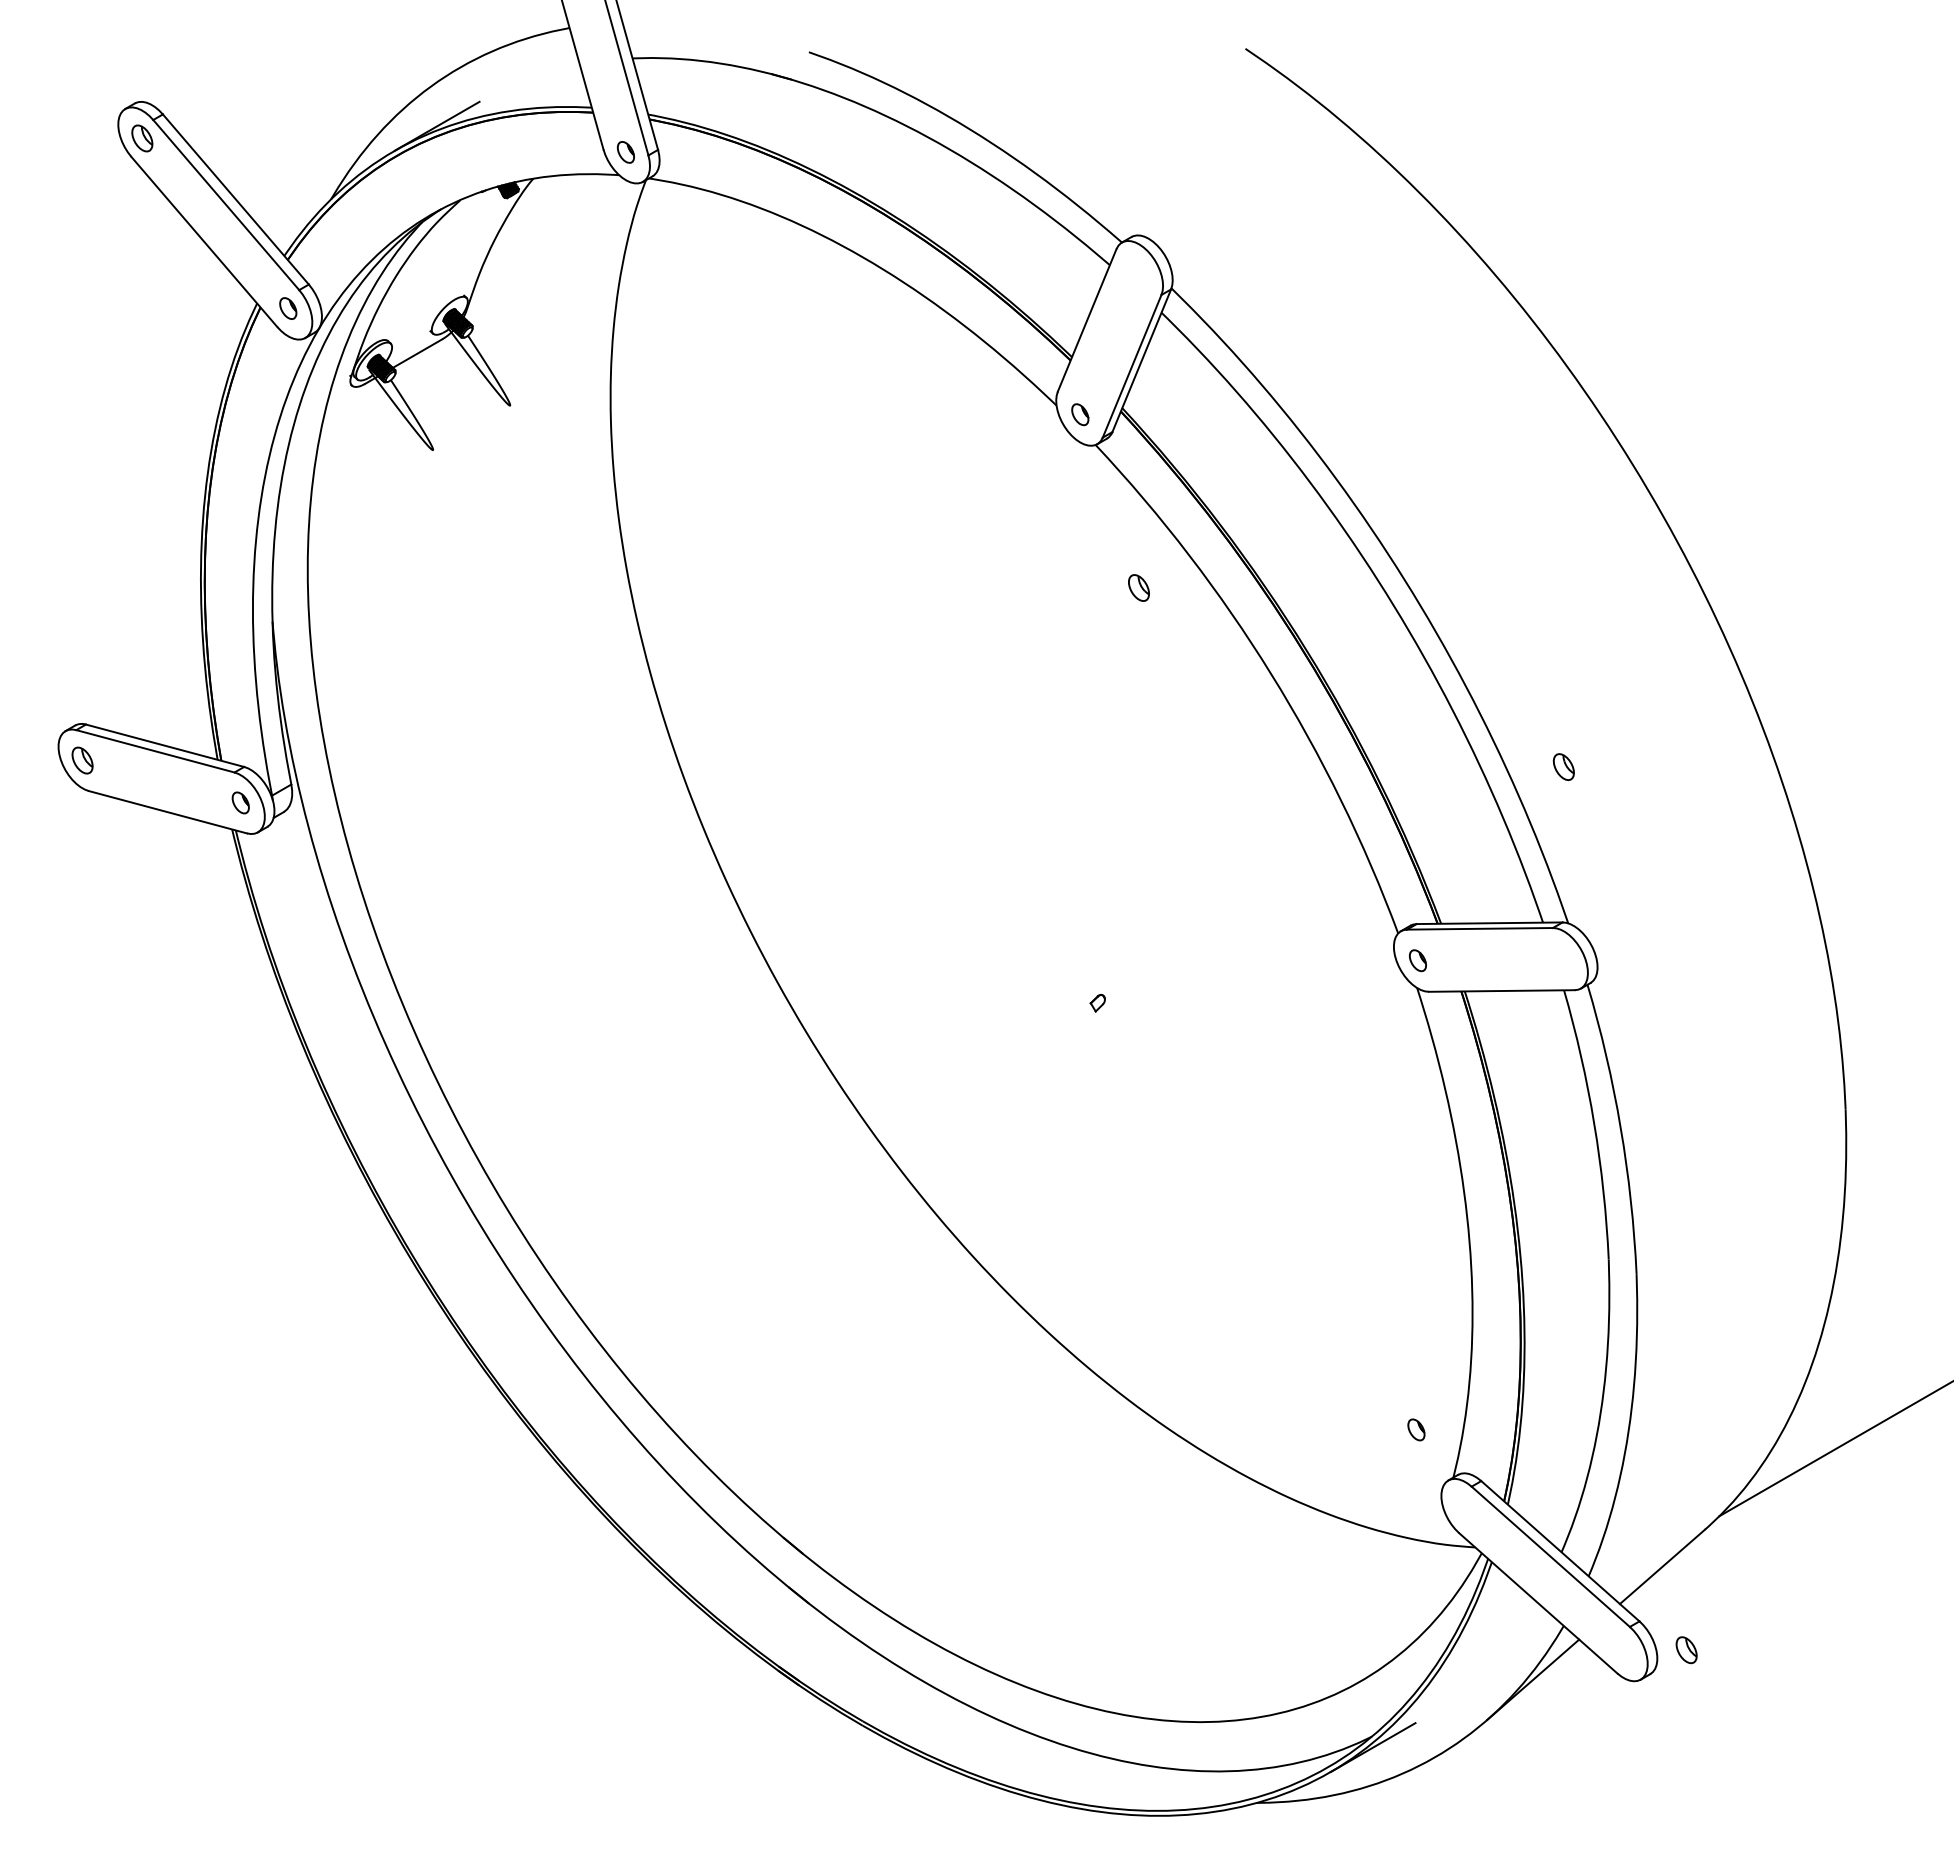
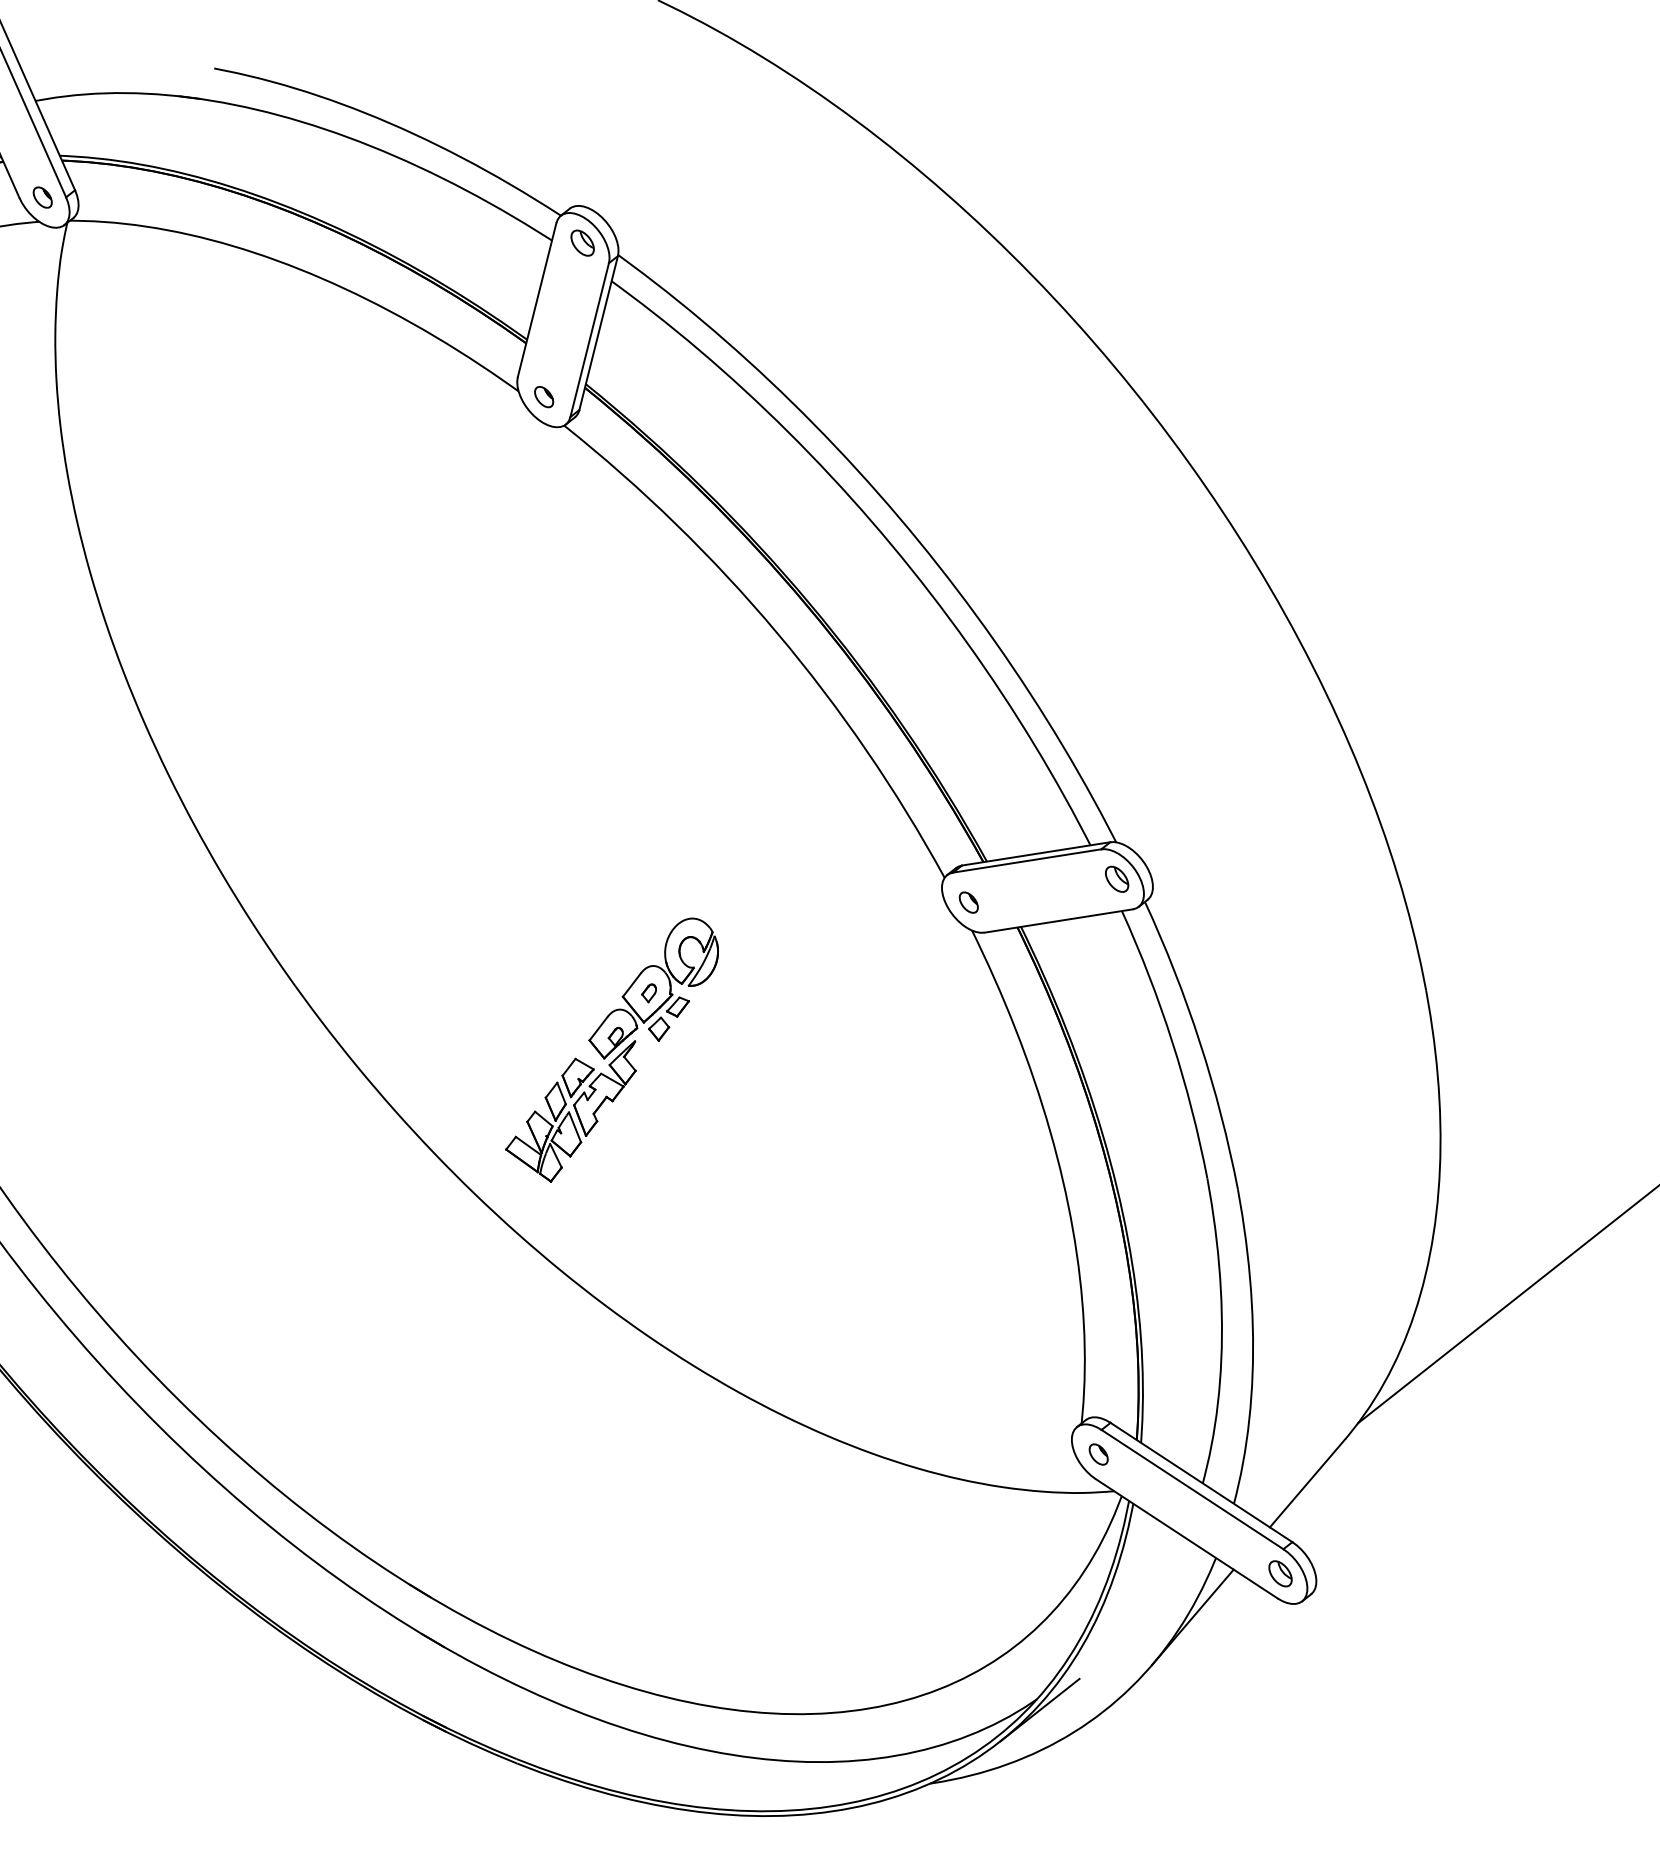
part: (1138, 587) -> (582, 242), moved
part: (1563, 766) -> (1116, 878), moved
part: (1054, 1053) -> (612, 1051), added
part: (1416, 1429) -> (1098, 1454), moved
part: (1686, 1650) -> (1280, 1574), moved

